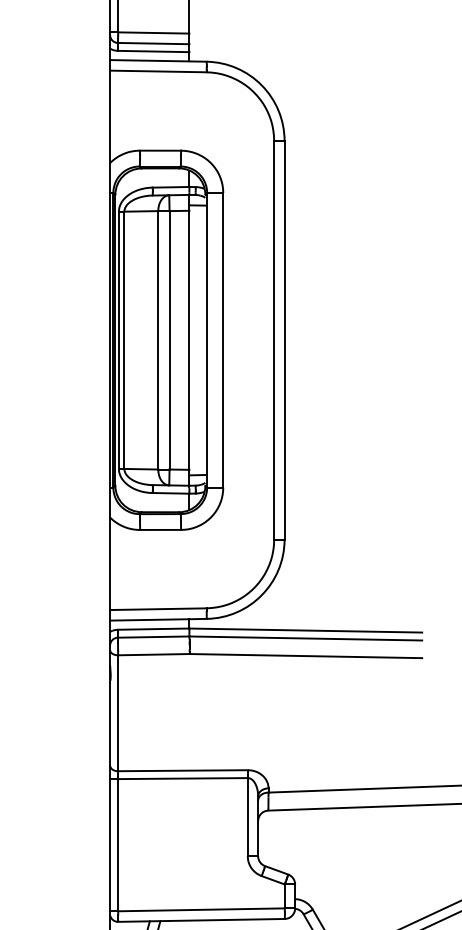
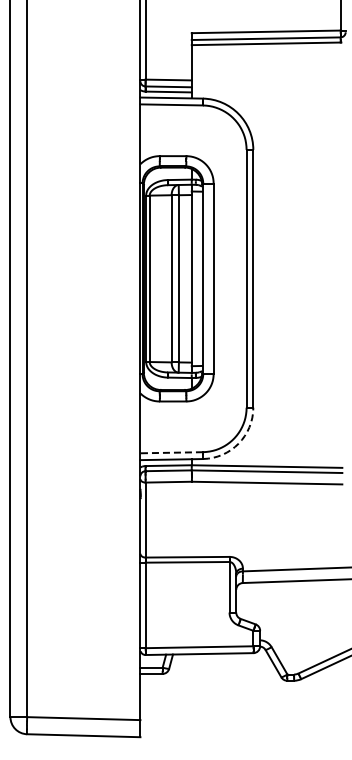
arc: (261, 594) -> (238, 443), solid -> dashed
line: (158, 608) -> (171, 452), solid -> dashed

